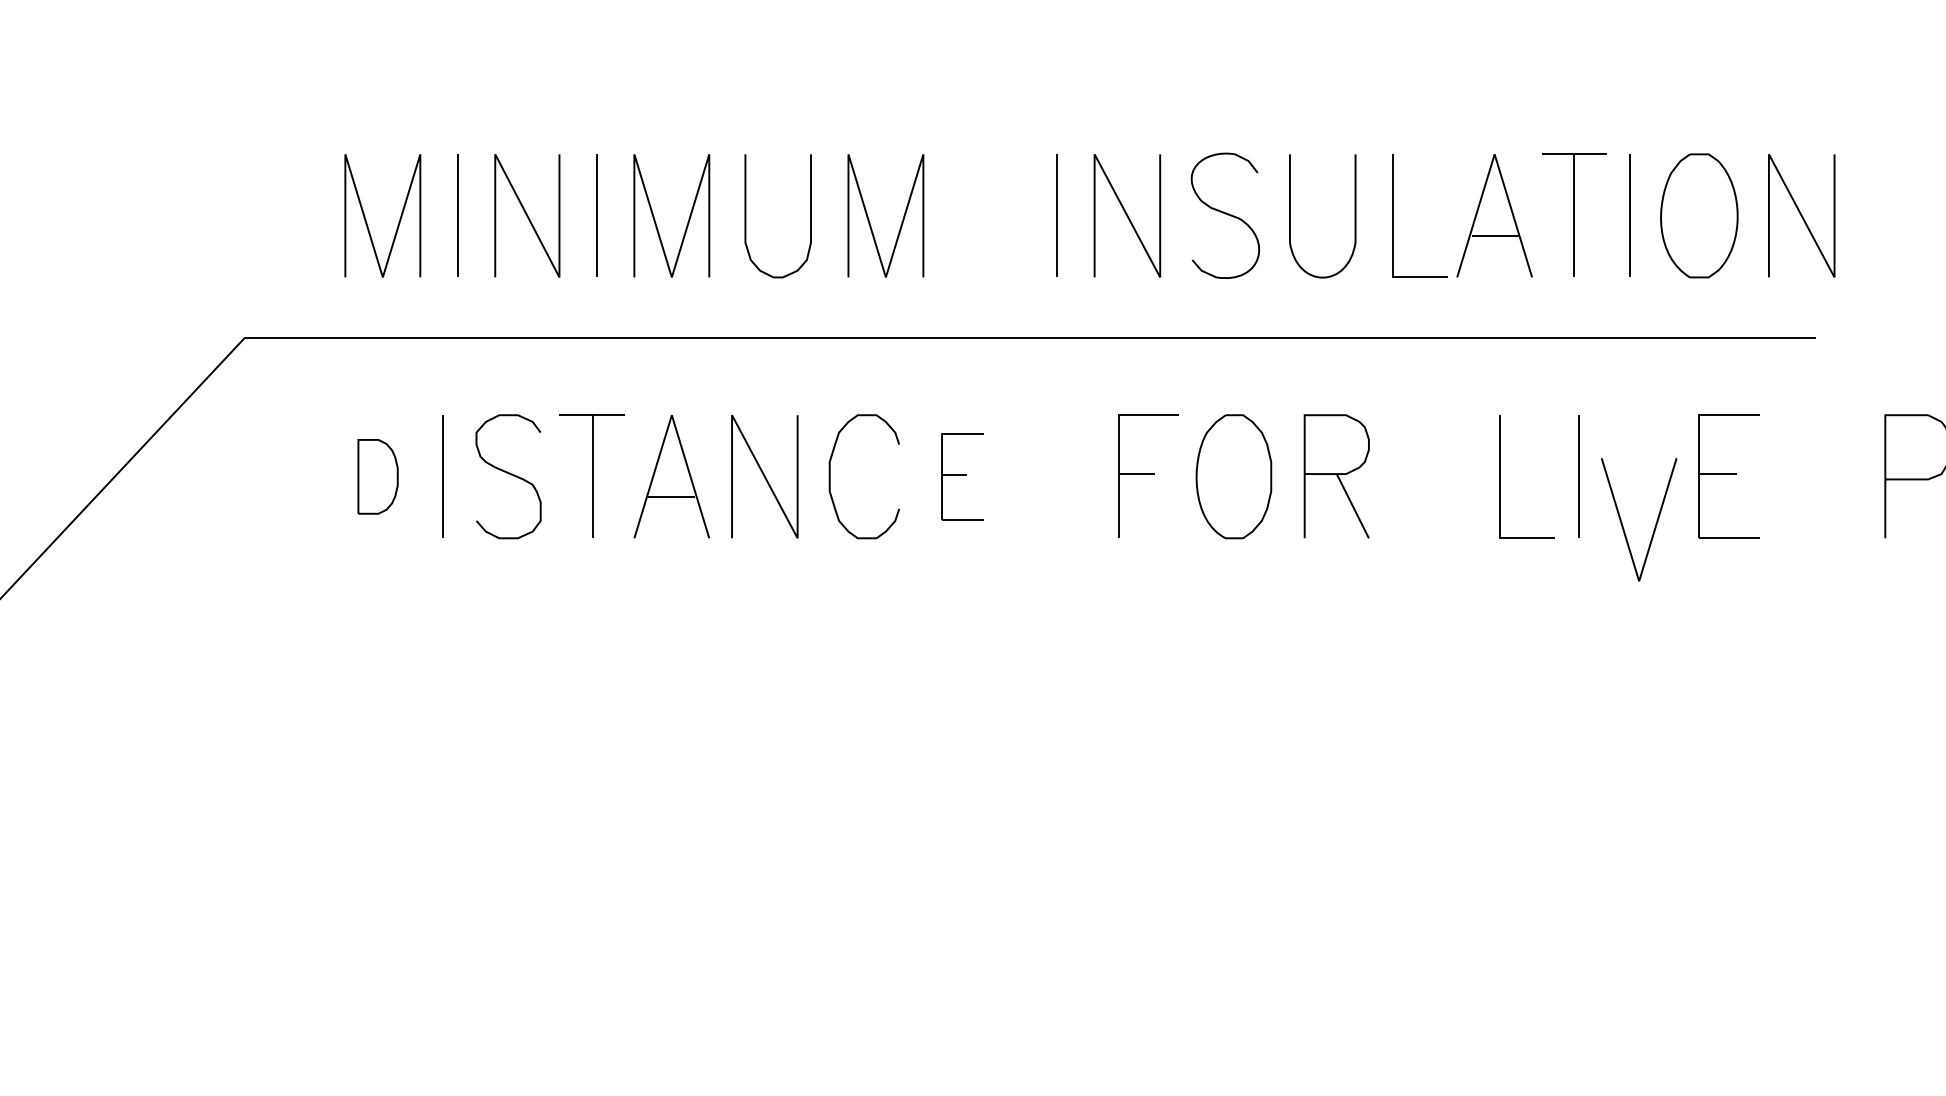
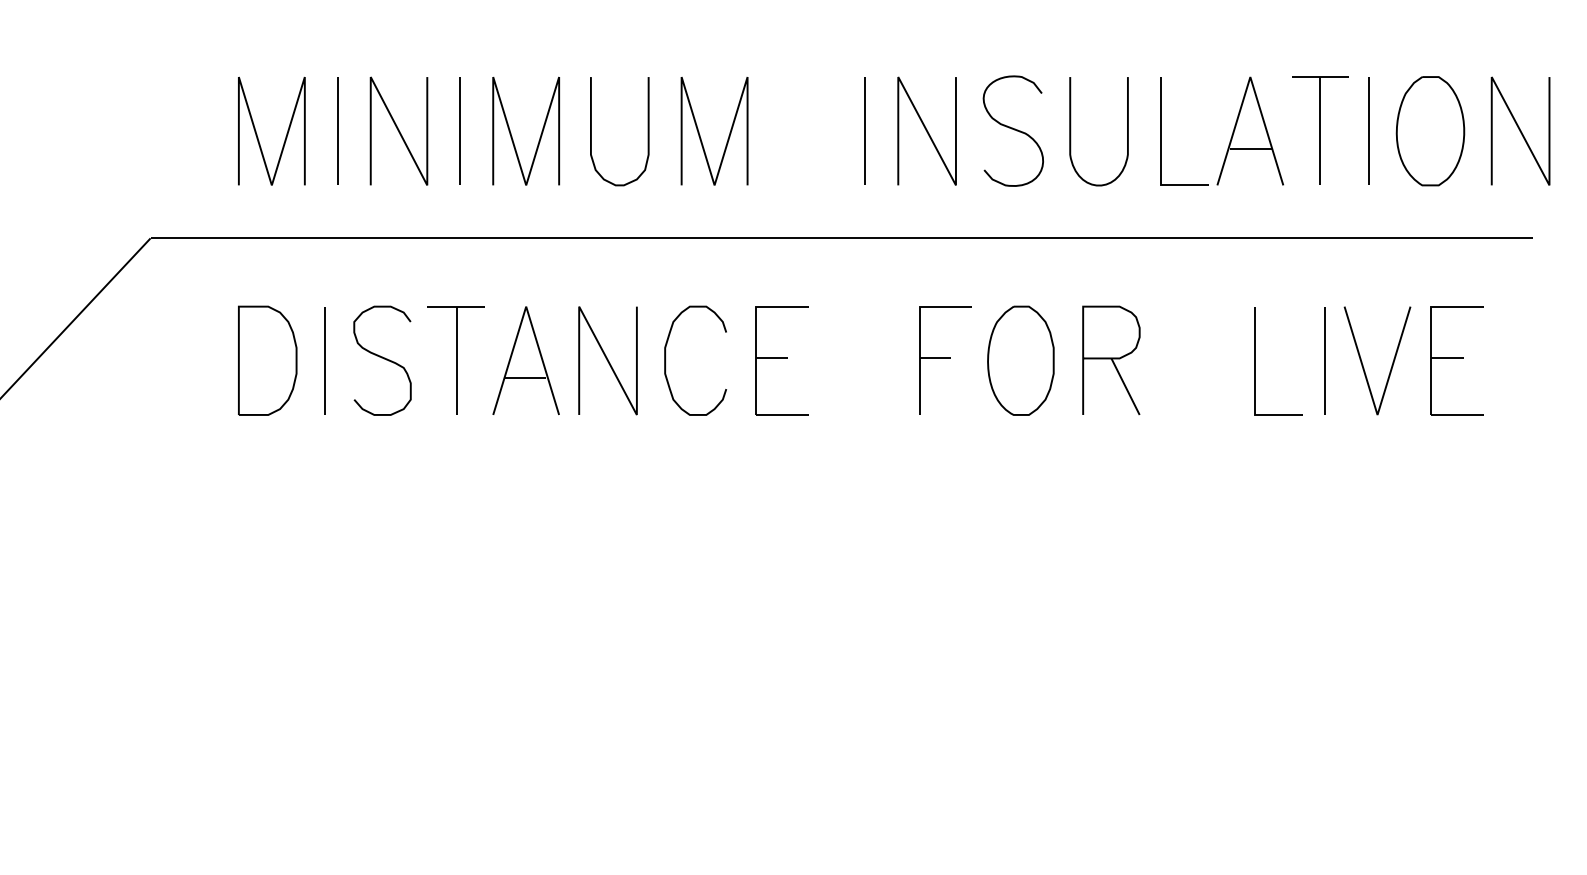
part: (377, 476) -> (267, 360), size x1.67
part: (962, 476) -> (782, 360), size x1.43
line: (1655, 523) -> (1391, 364), moved

